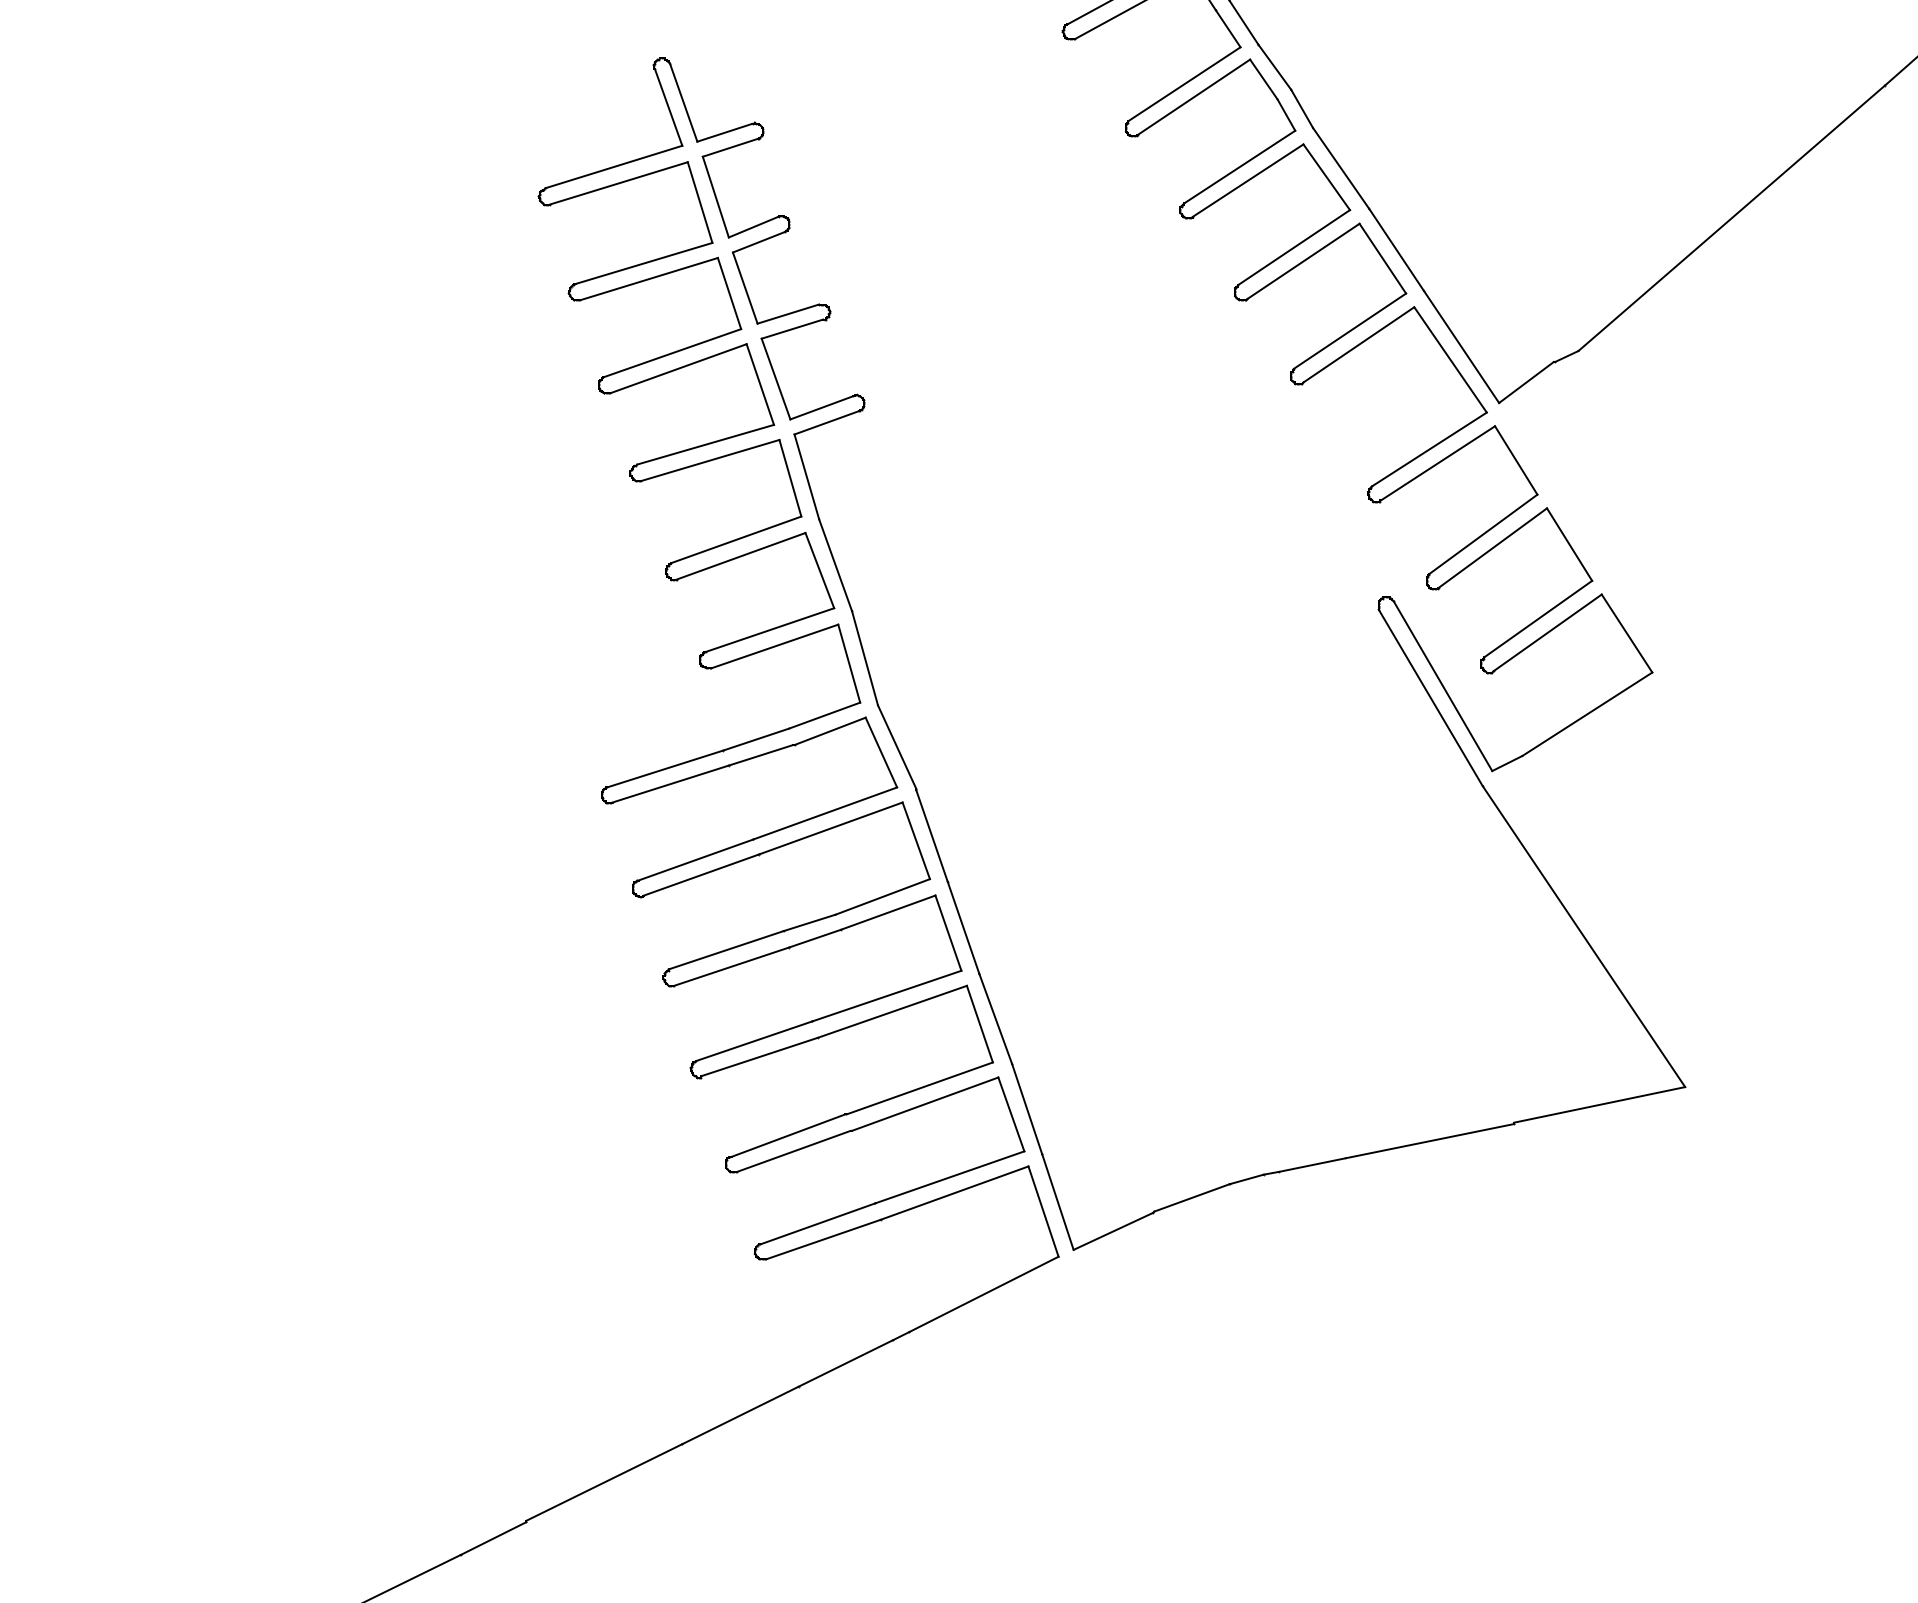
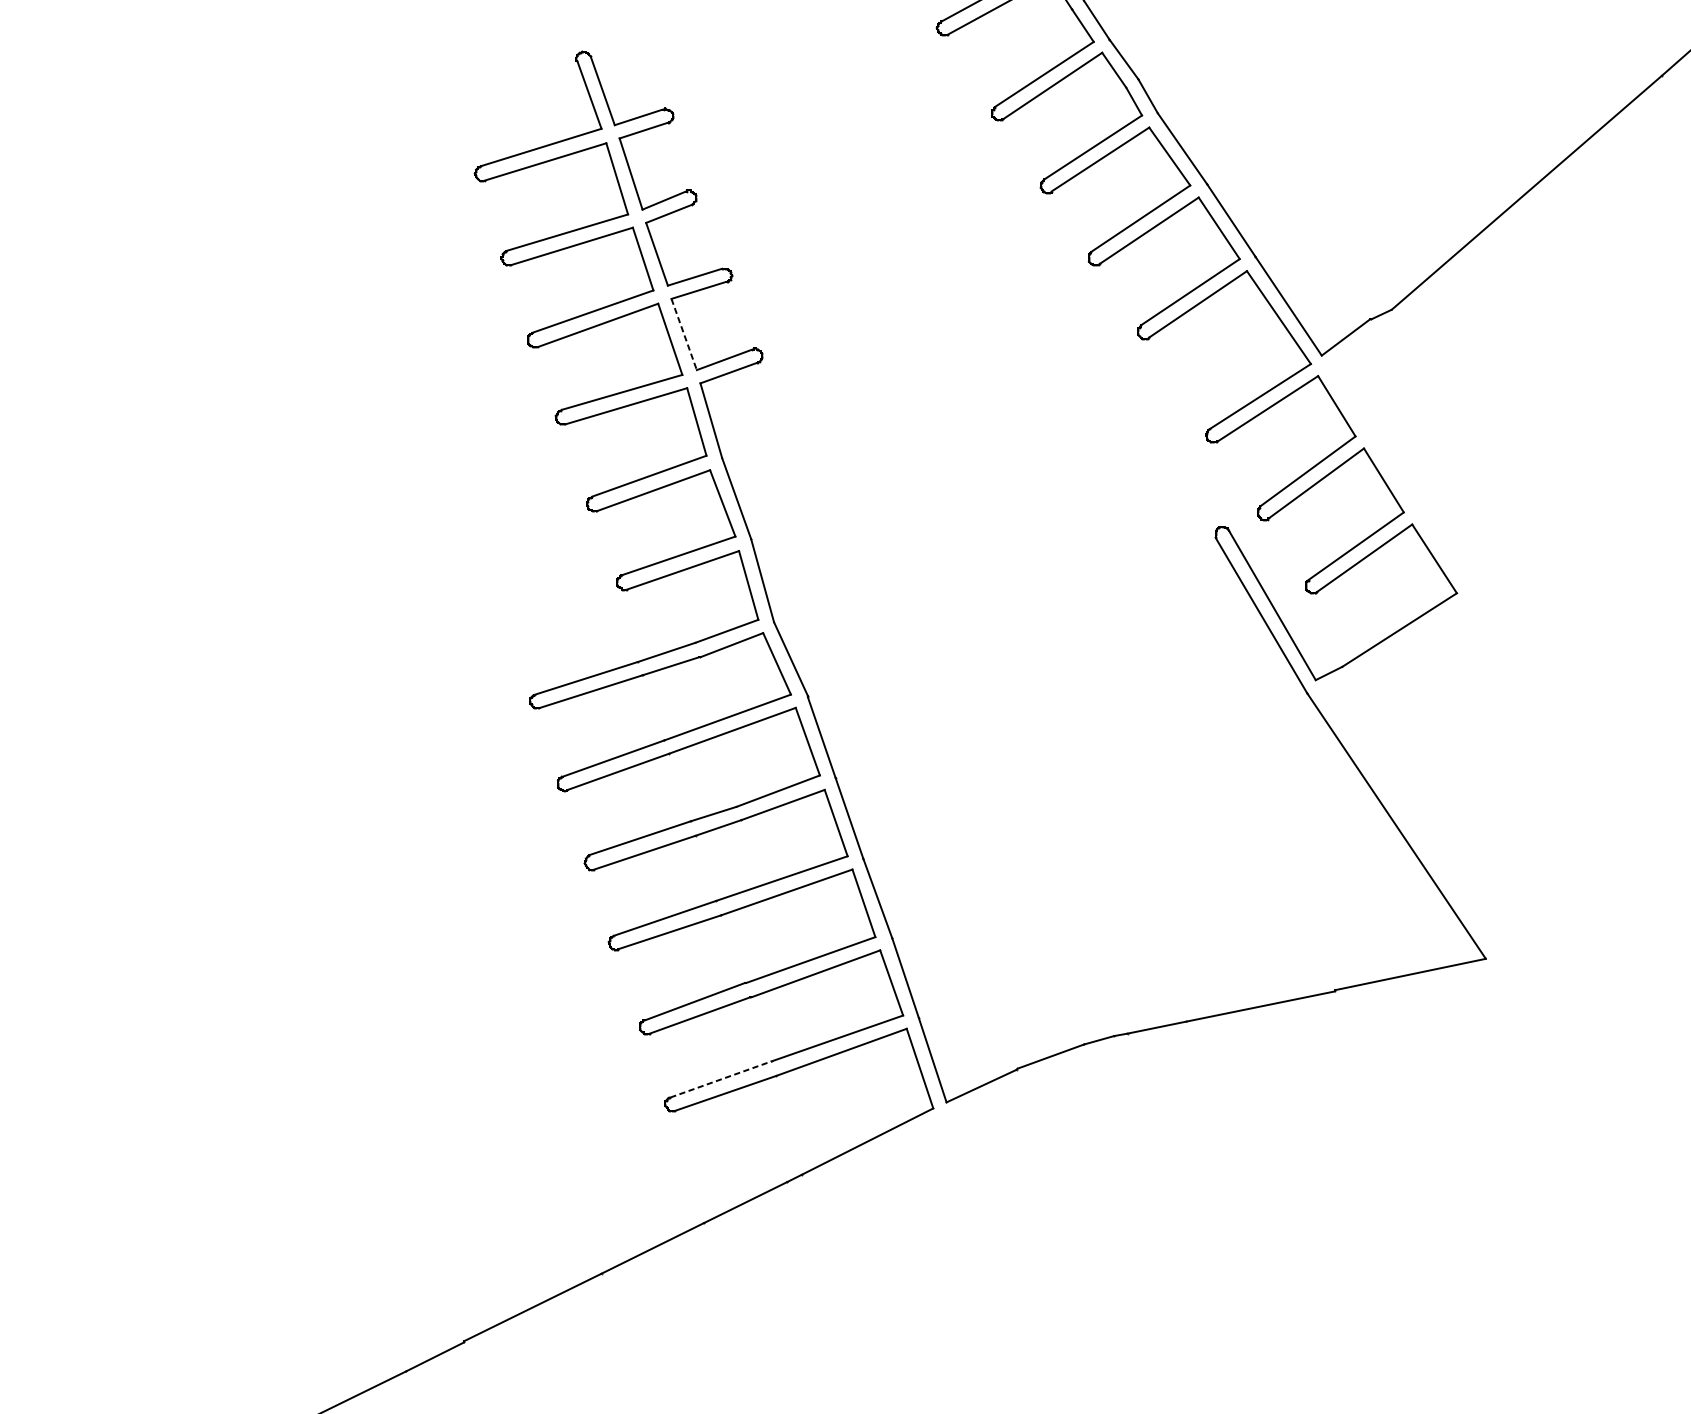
line: (776, 379) -> (684, 334), solid -> dashed
line: (818, 1223) -> (721, 1079), solid -> dashed

